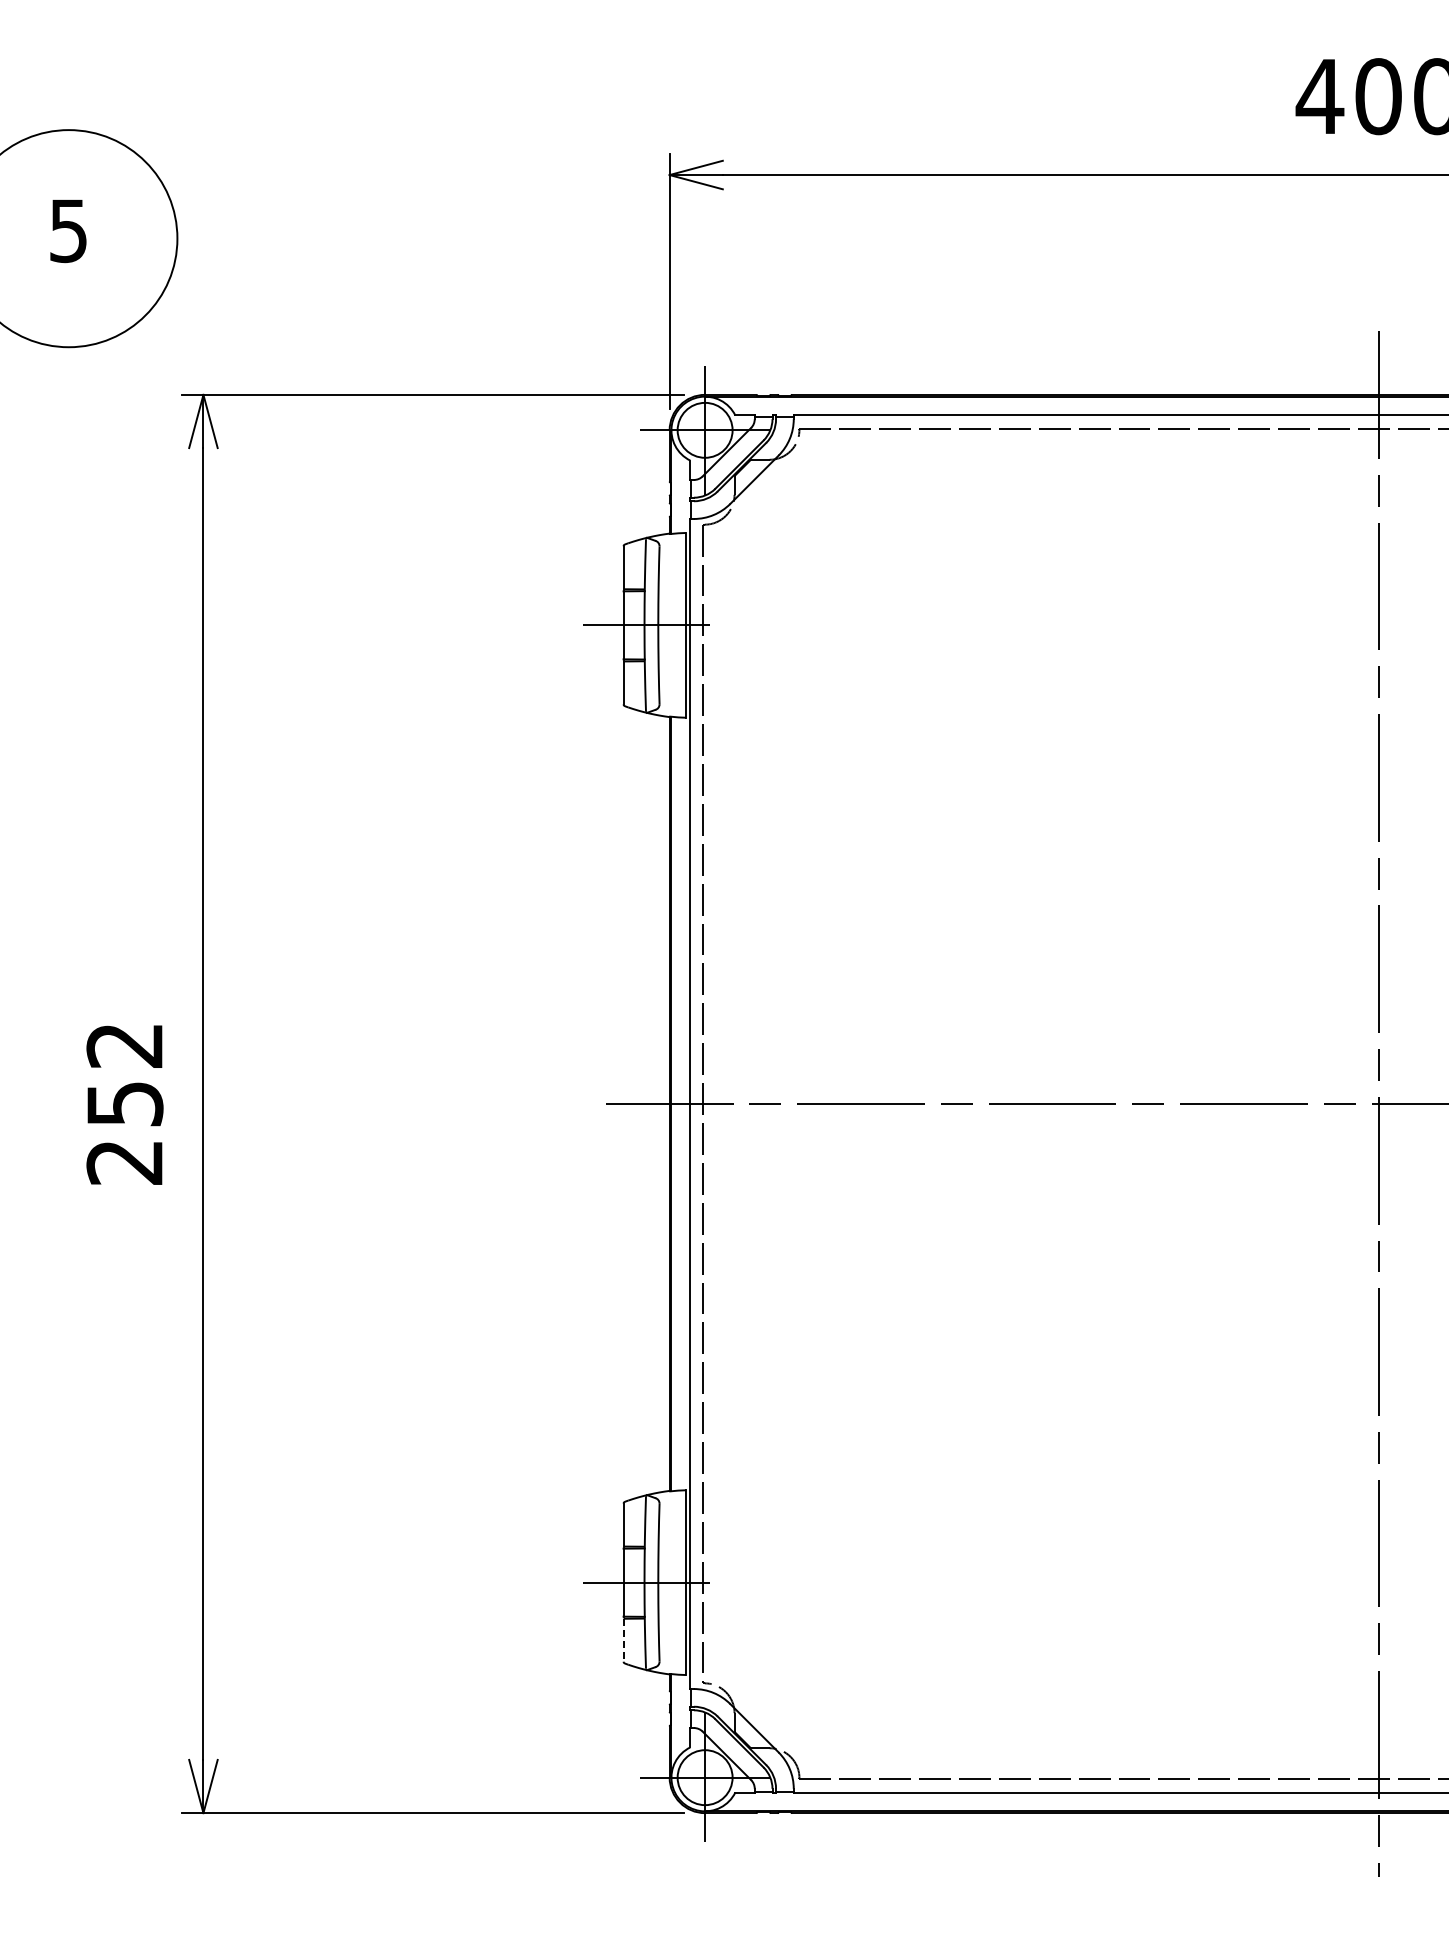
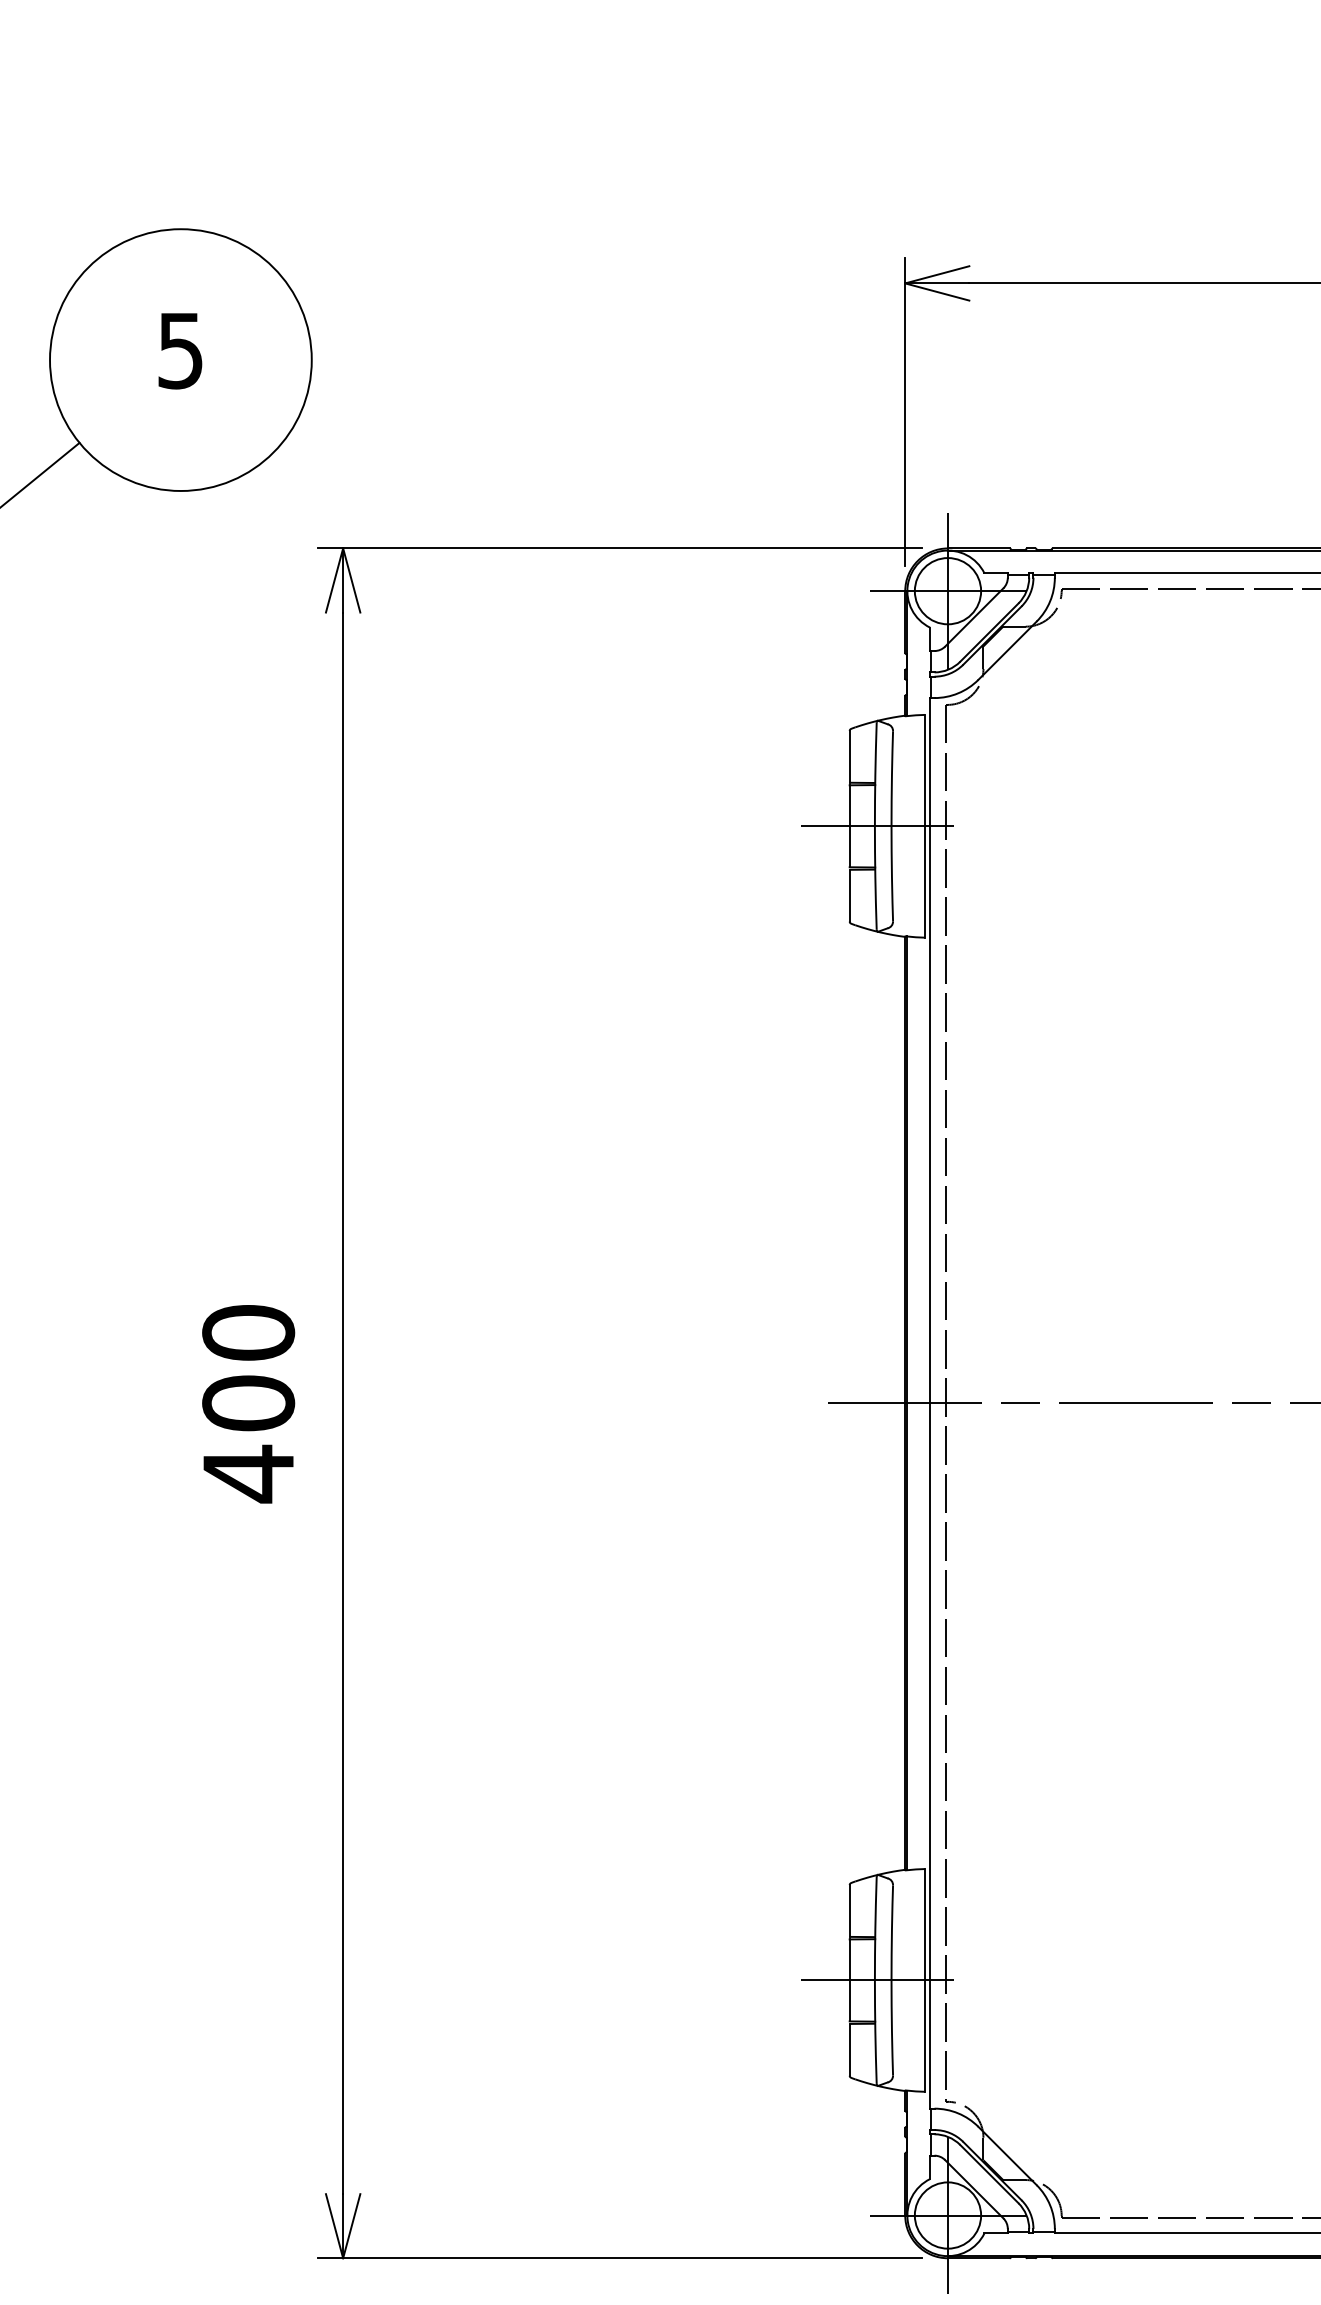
text: (124, 1104) -> (247, 1403), 252 -> 400
line: (623, 1640) -> (849, 2050), dashed -> solid

